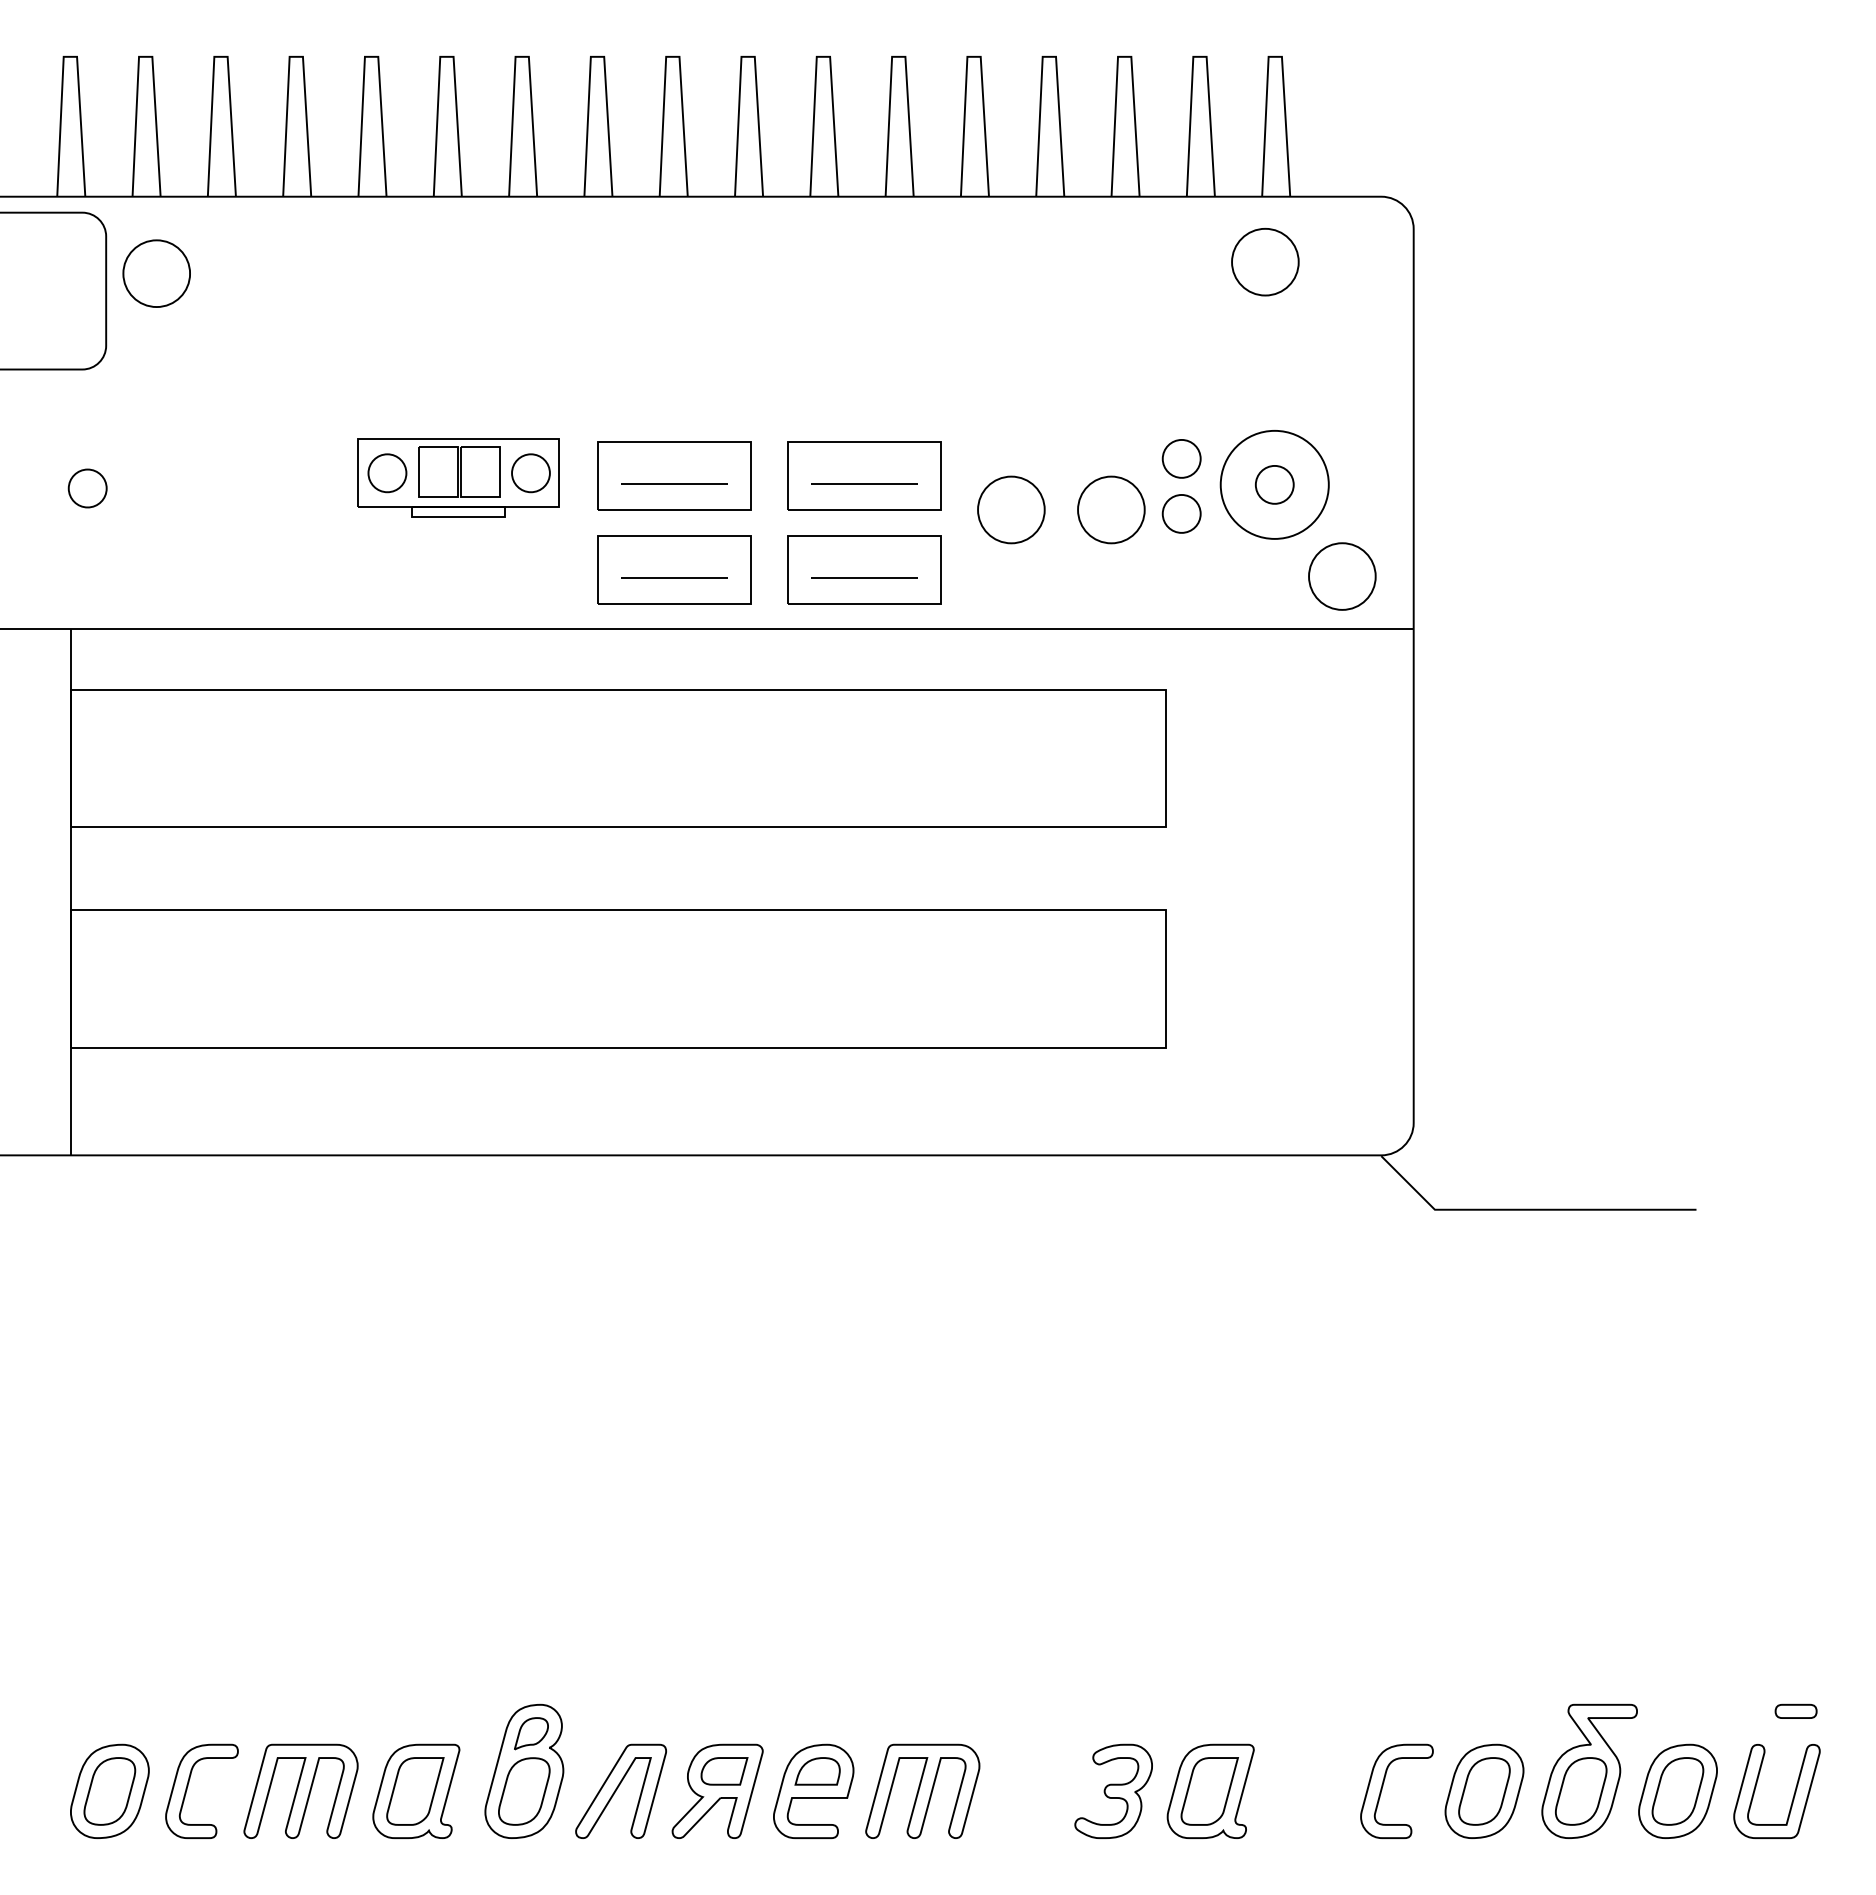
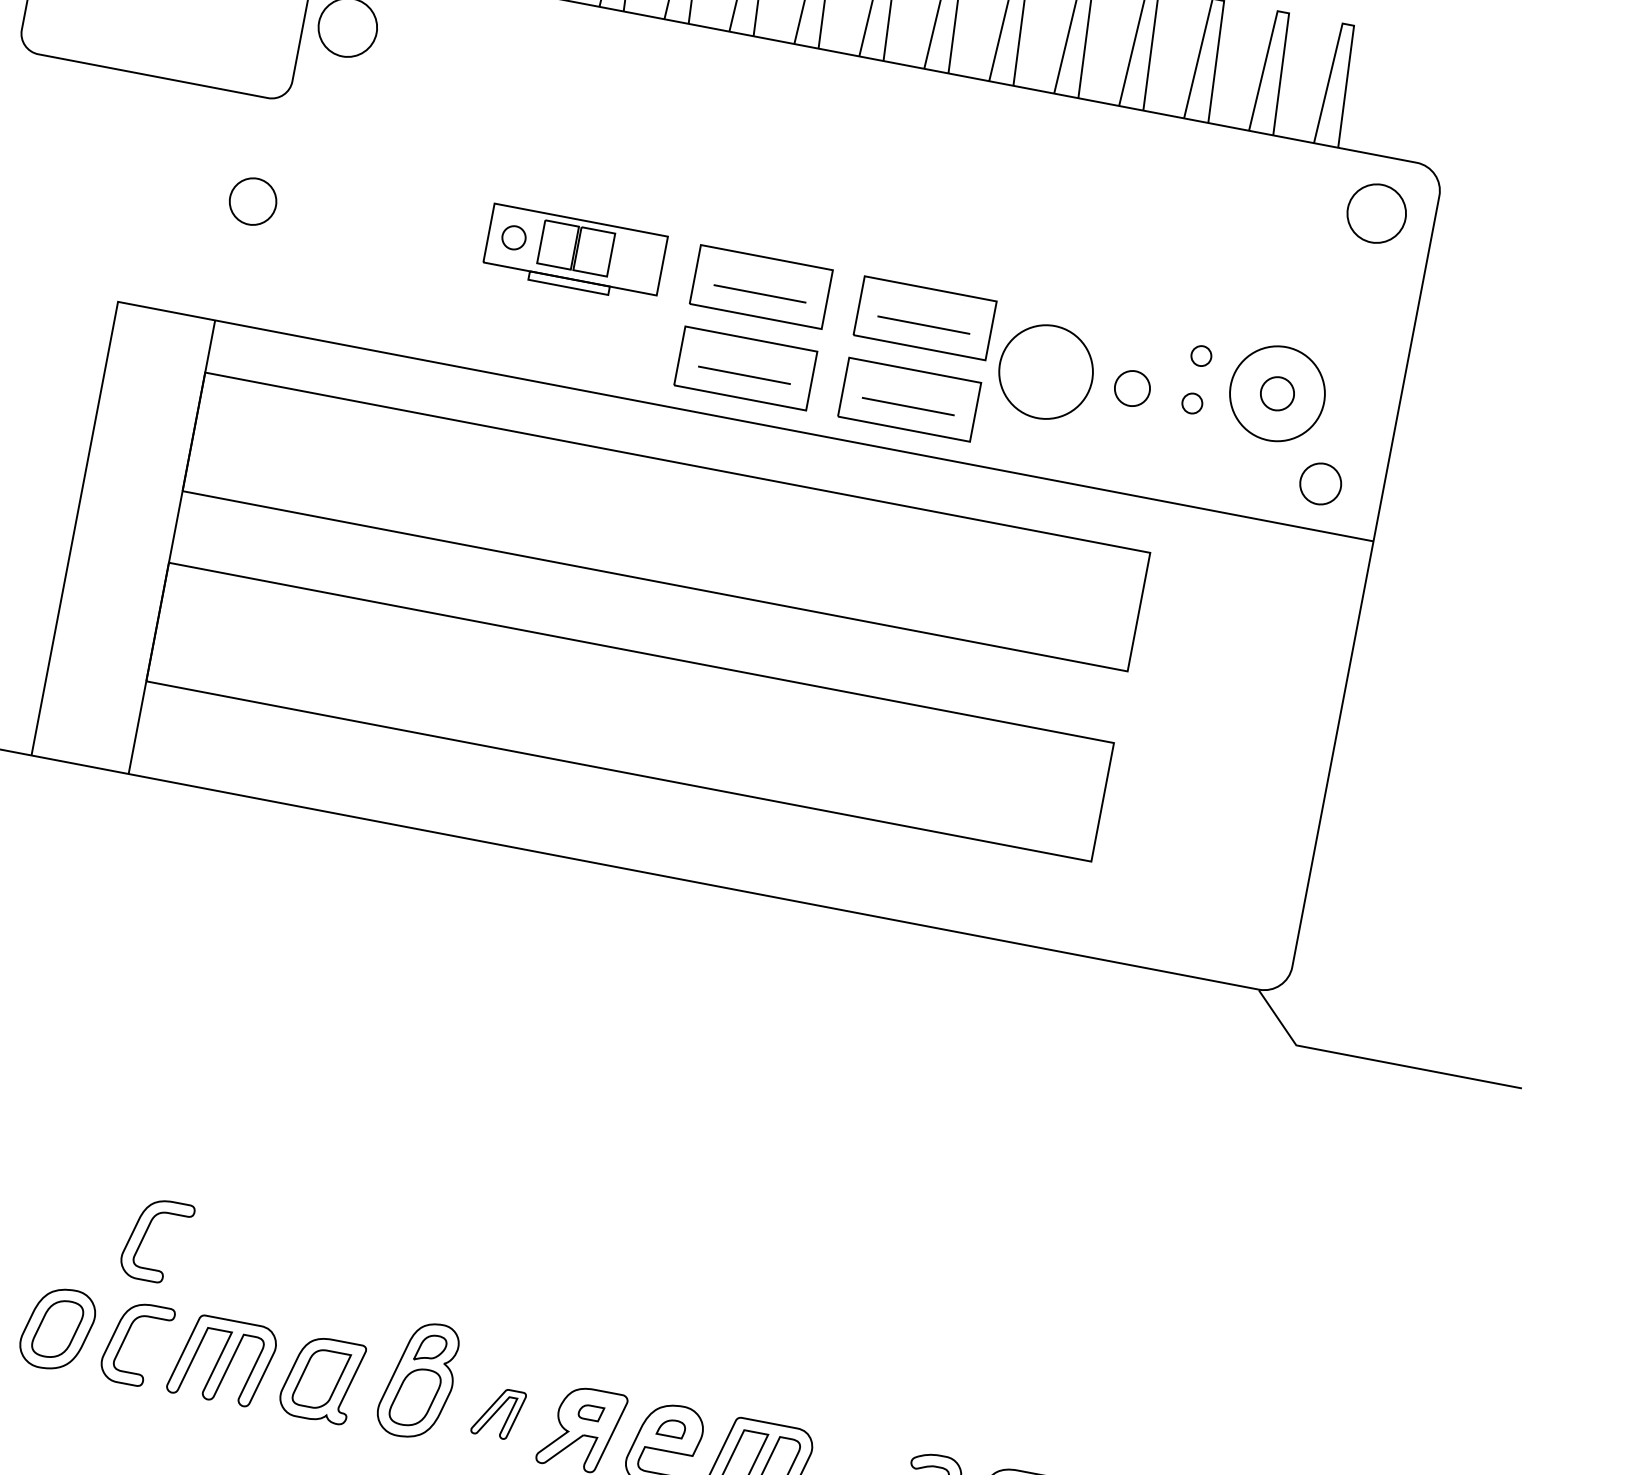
part: (1265, 262) -> (1376, 213), moved
part: (1181, 458) -> (1201, 355), size x0.6
part: (387, 473) -> (514, 237), size x0.7
part: (530, 473) -> (637, 261), removed
part: (87, 488) -> (252, 201), size x1.4
part: (1011, 509) -> (1046, 371), size x1.6
part: (1111, 509) -> (1132, 388), size x0.6
part: (1181, 513) -> (1192, 403), size x0.6
part: (1342, 576) -> (1320, 483), size x0.7
part: (188, 1666) -> (146, 1234), added
part: (724, 1771) -> (591, 1413), size x0.6
part: (817, 1771) -> (671, 1428), size x0.7
part: (620, 1790) -> (498, 1412), size x0.6

